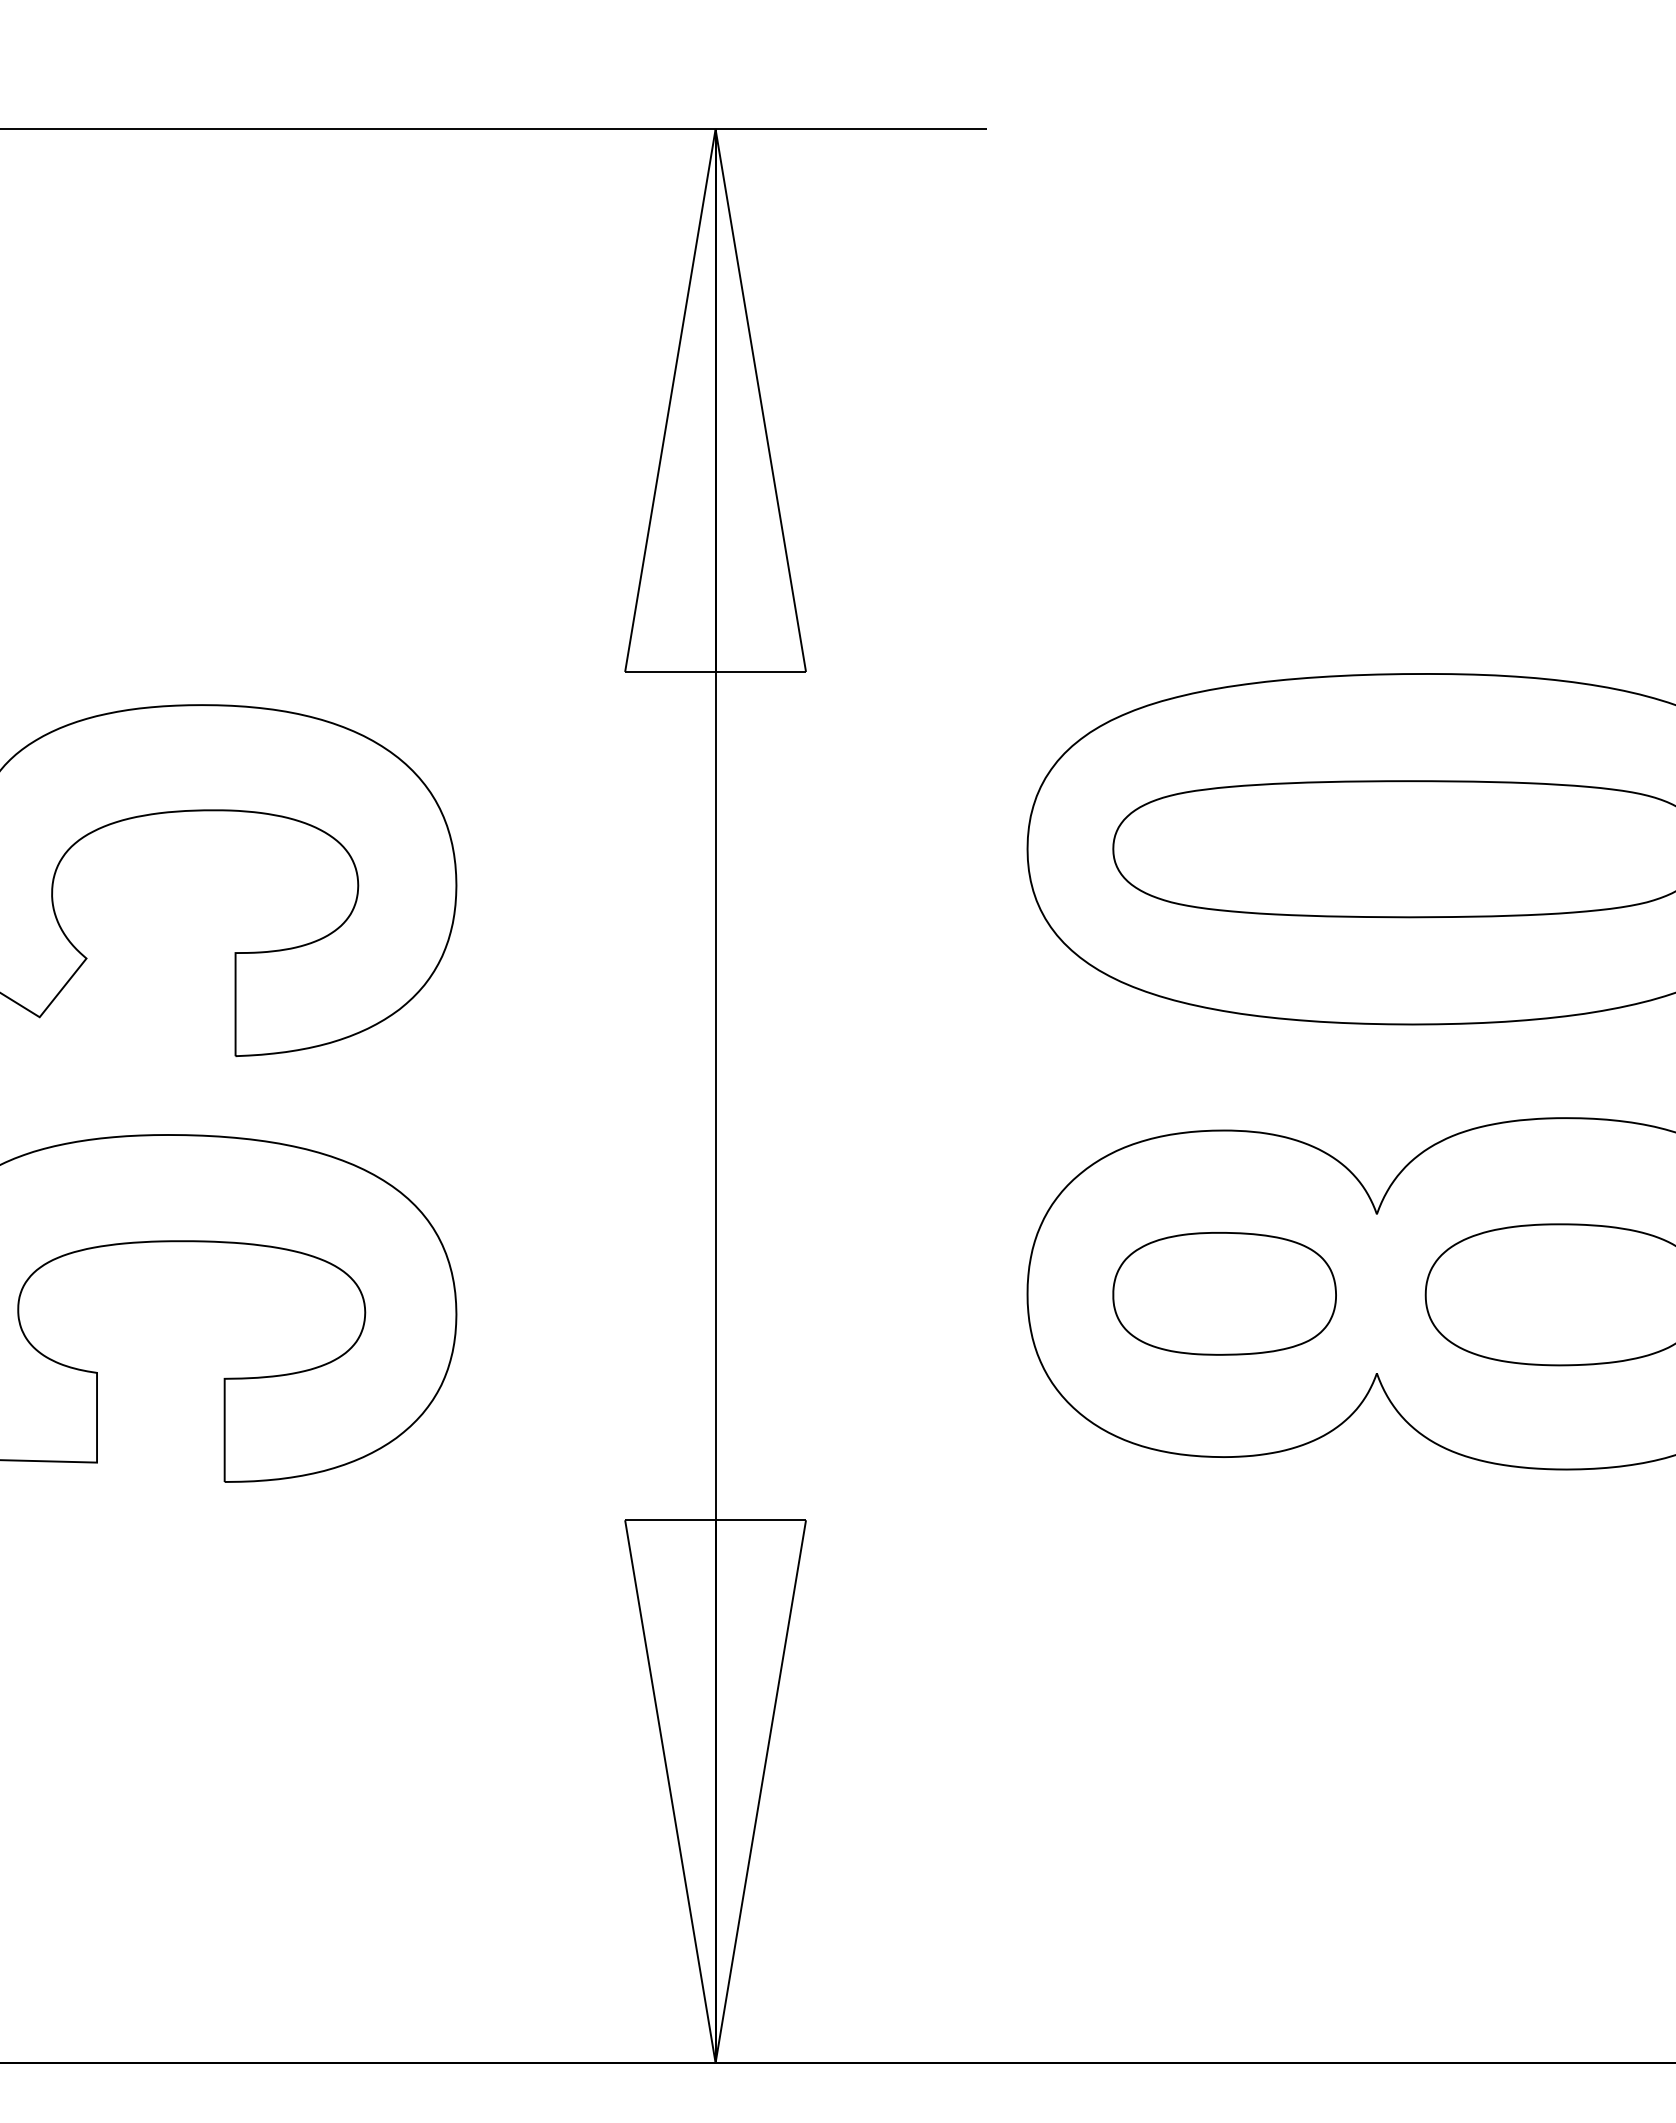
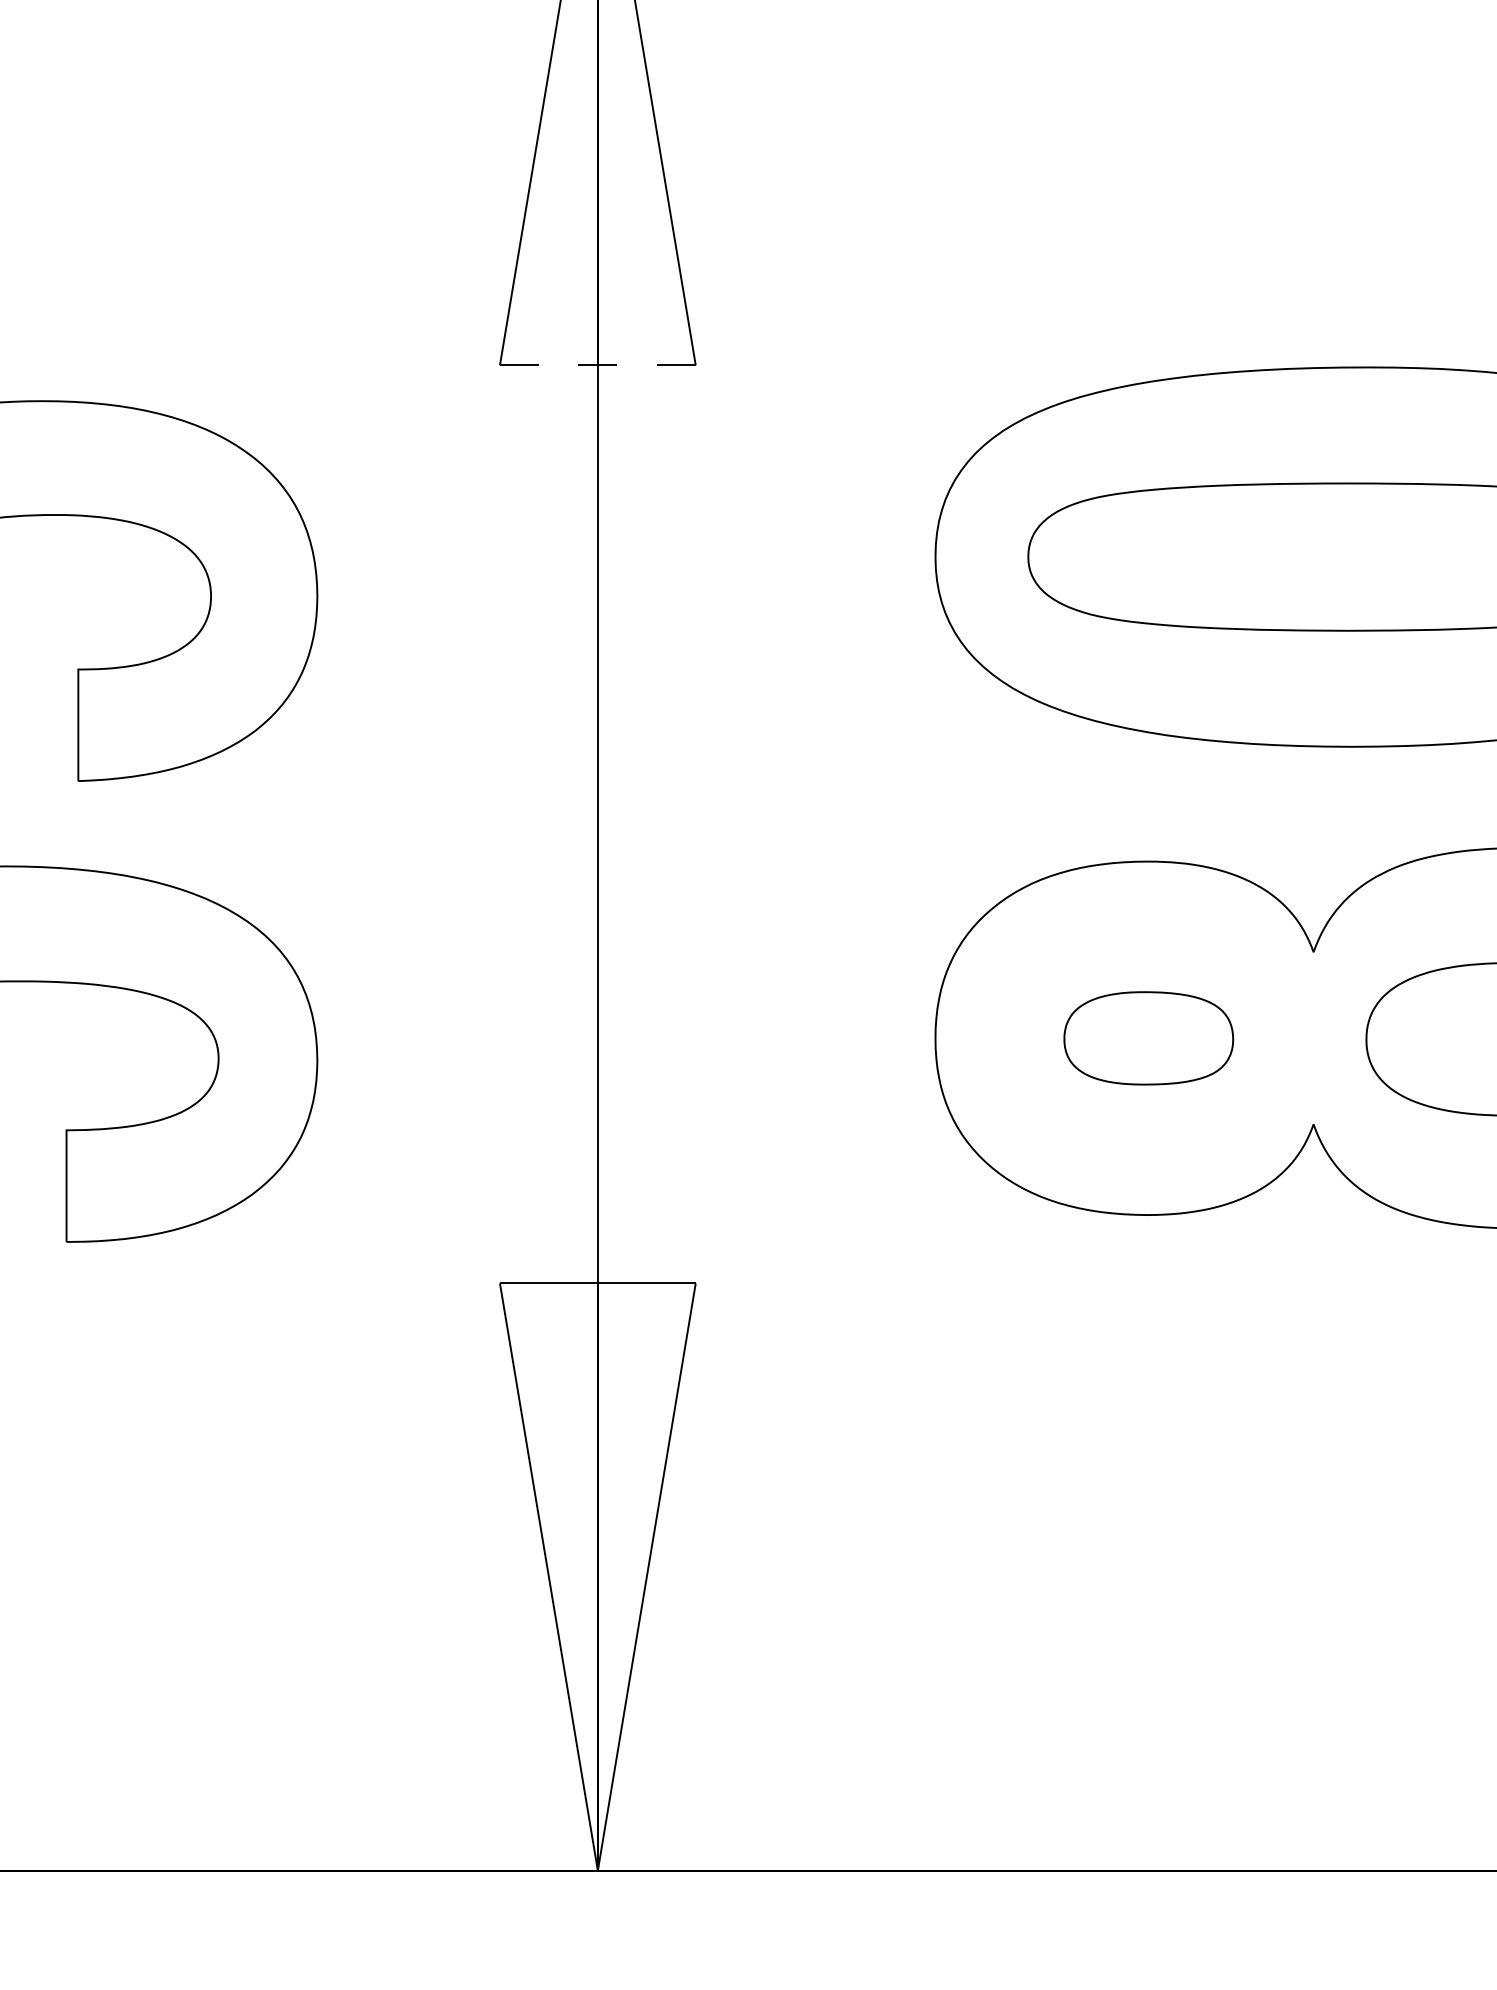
line: (716, 671) -> (598, 364), solid -> dashed
part: (1224, 1293) -> (1148, 1037), size x0.7

